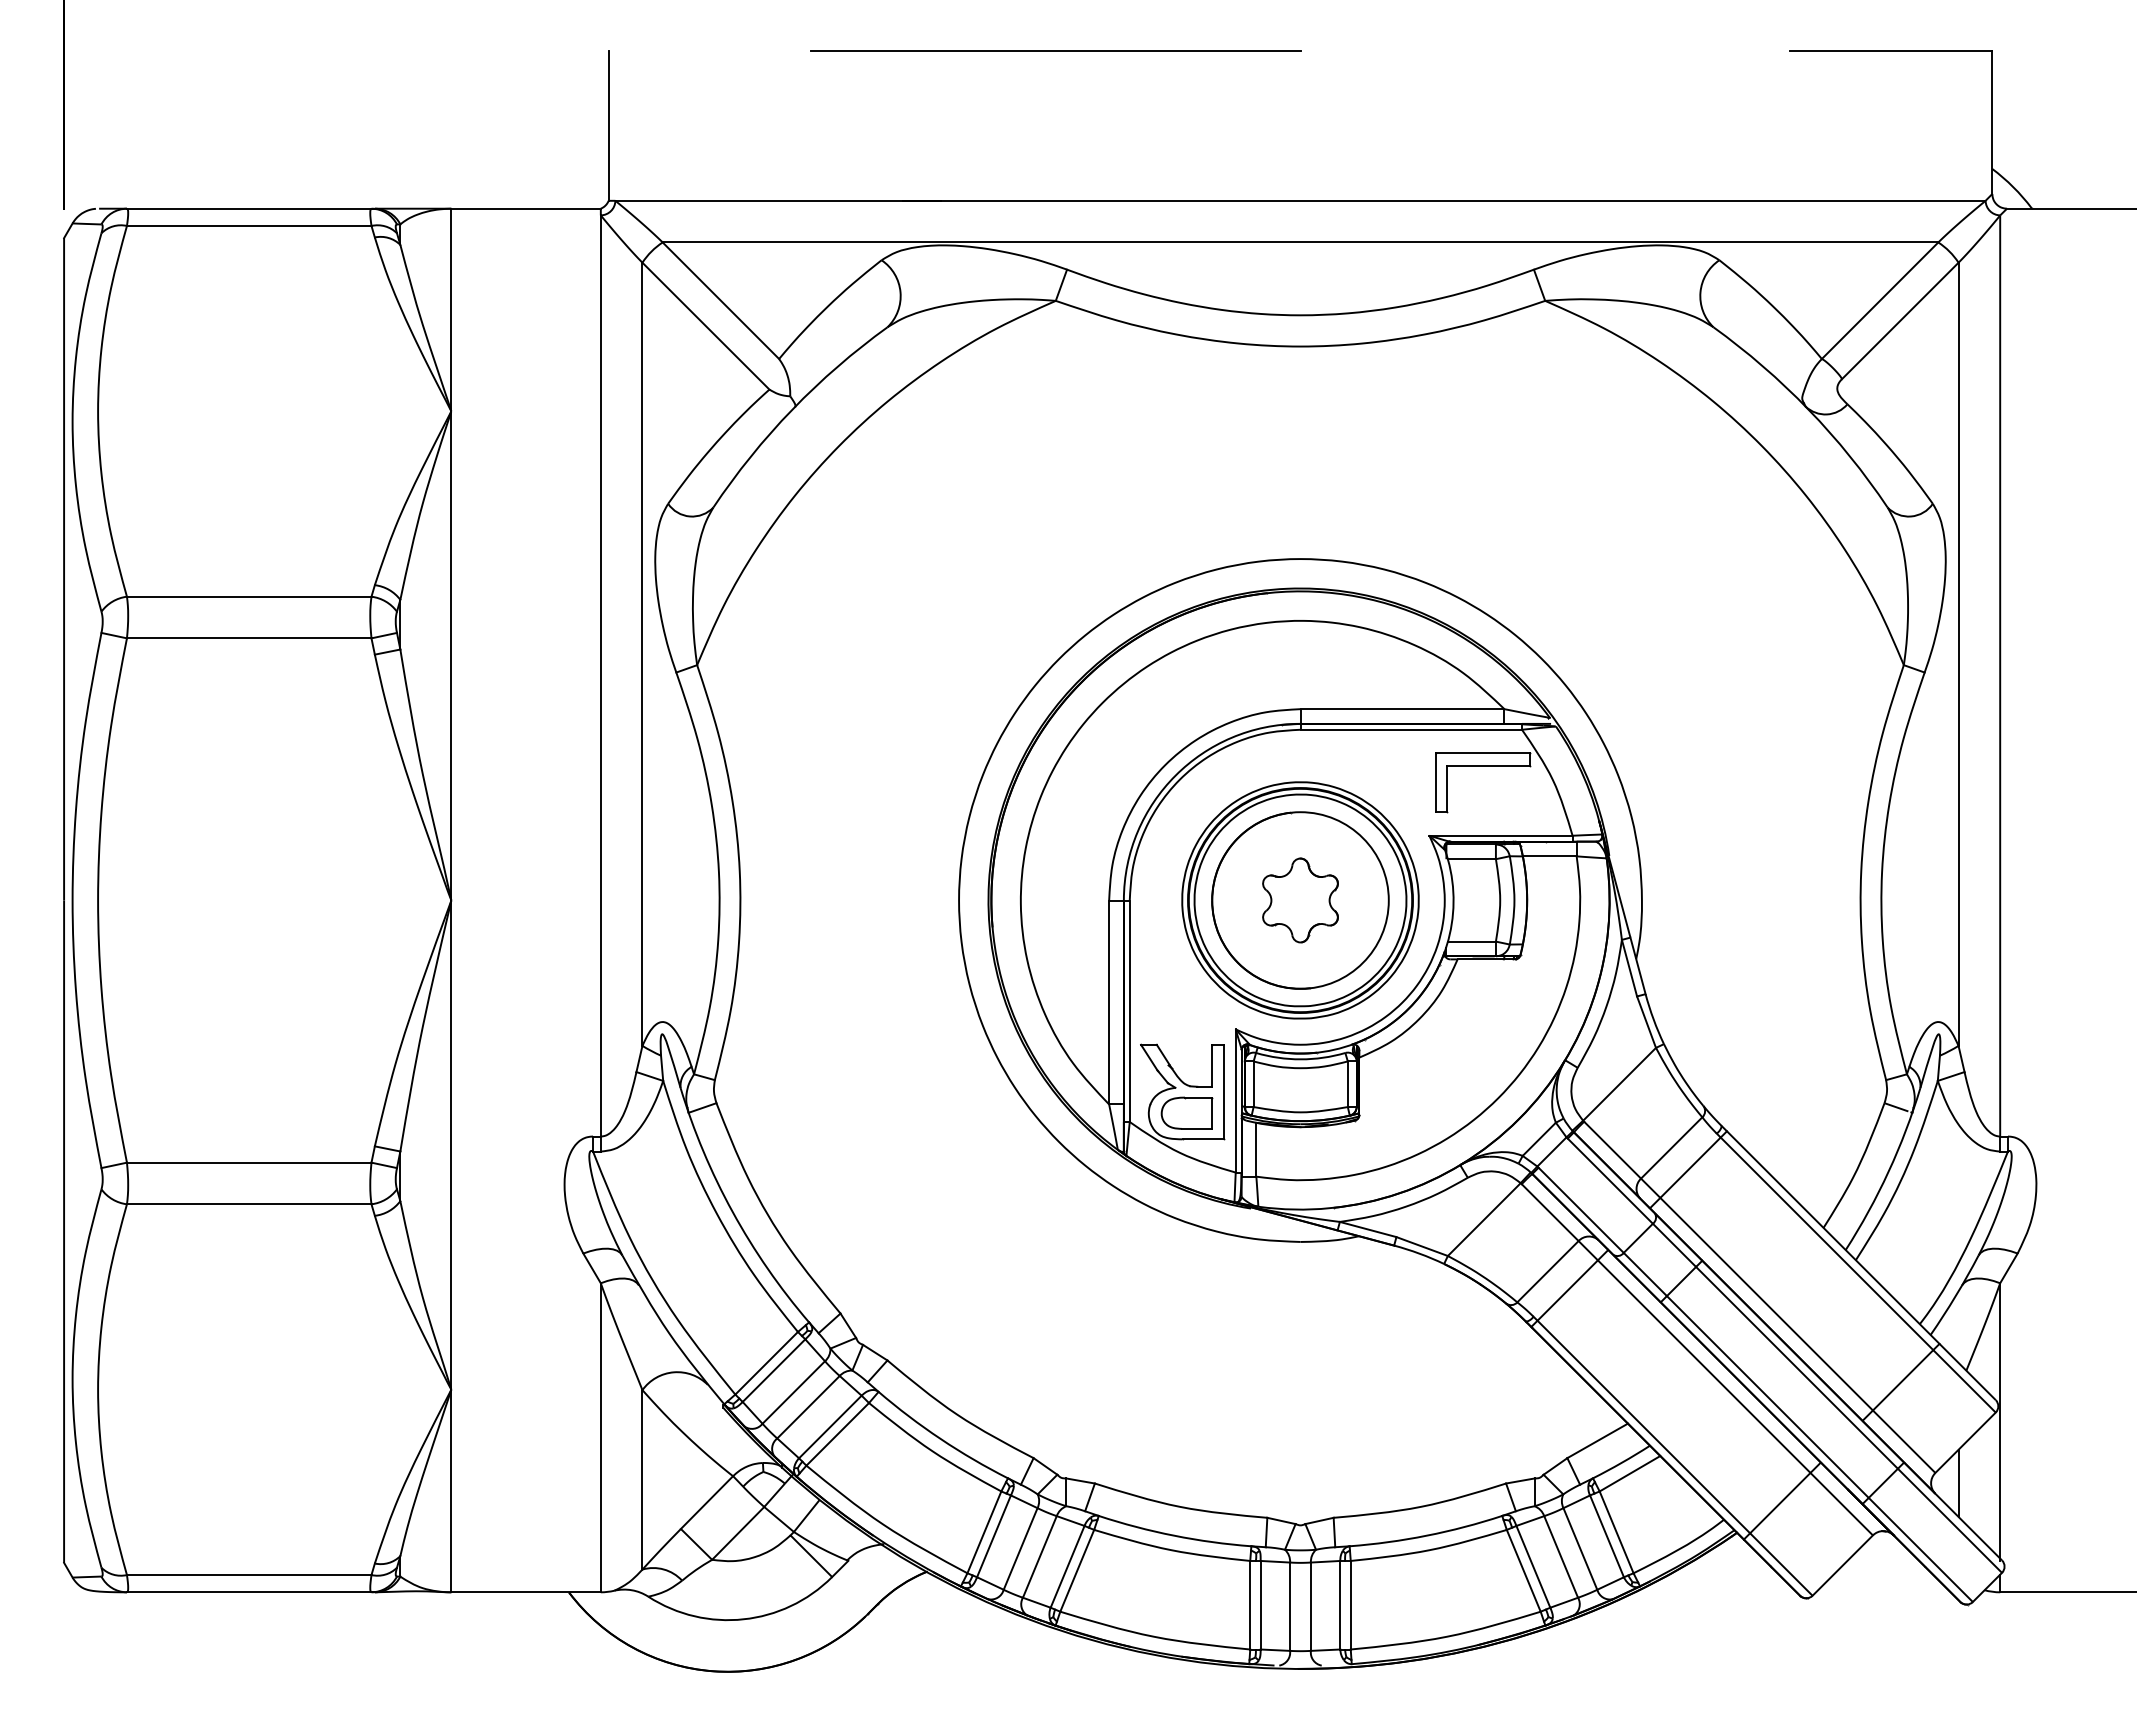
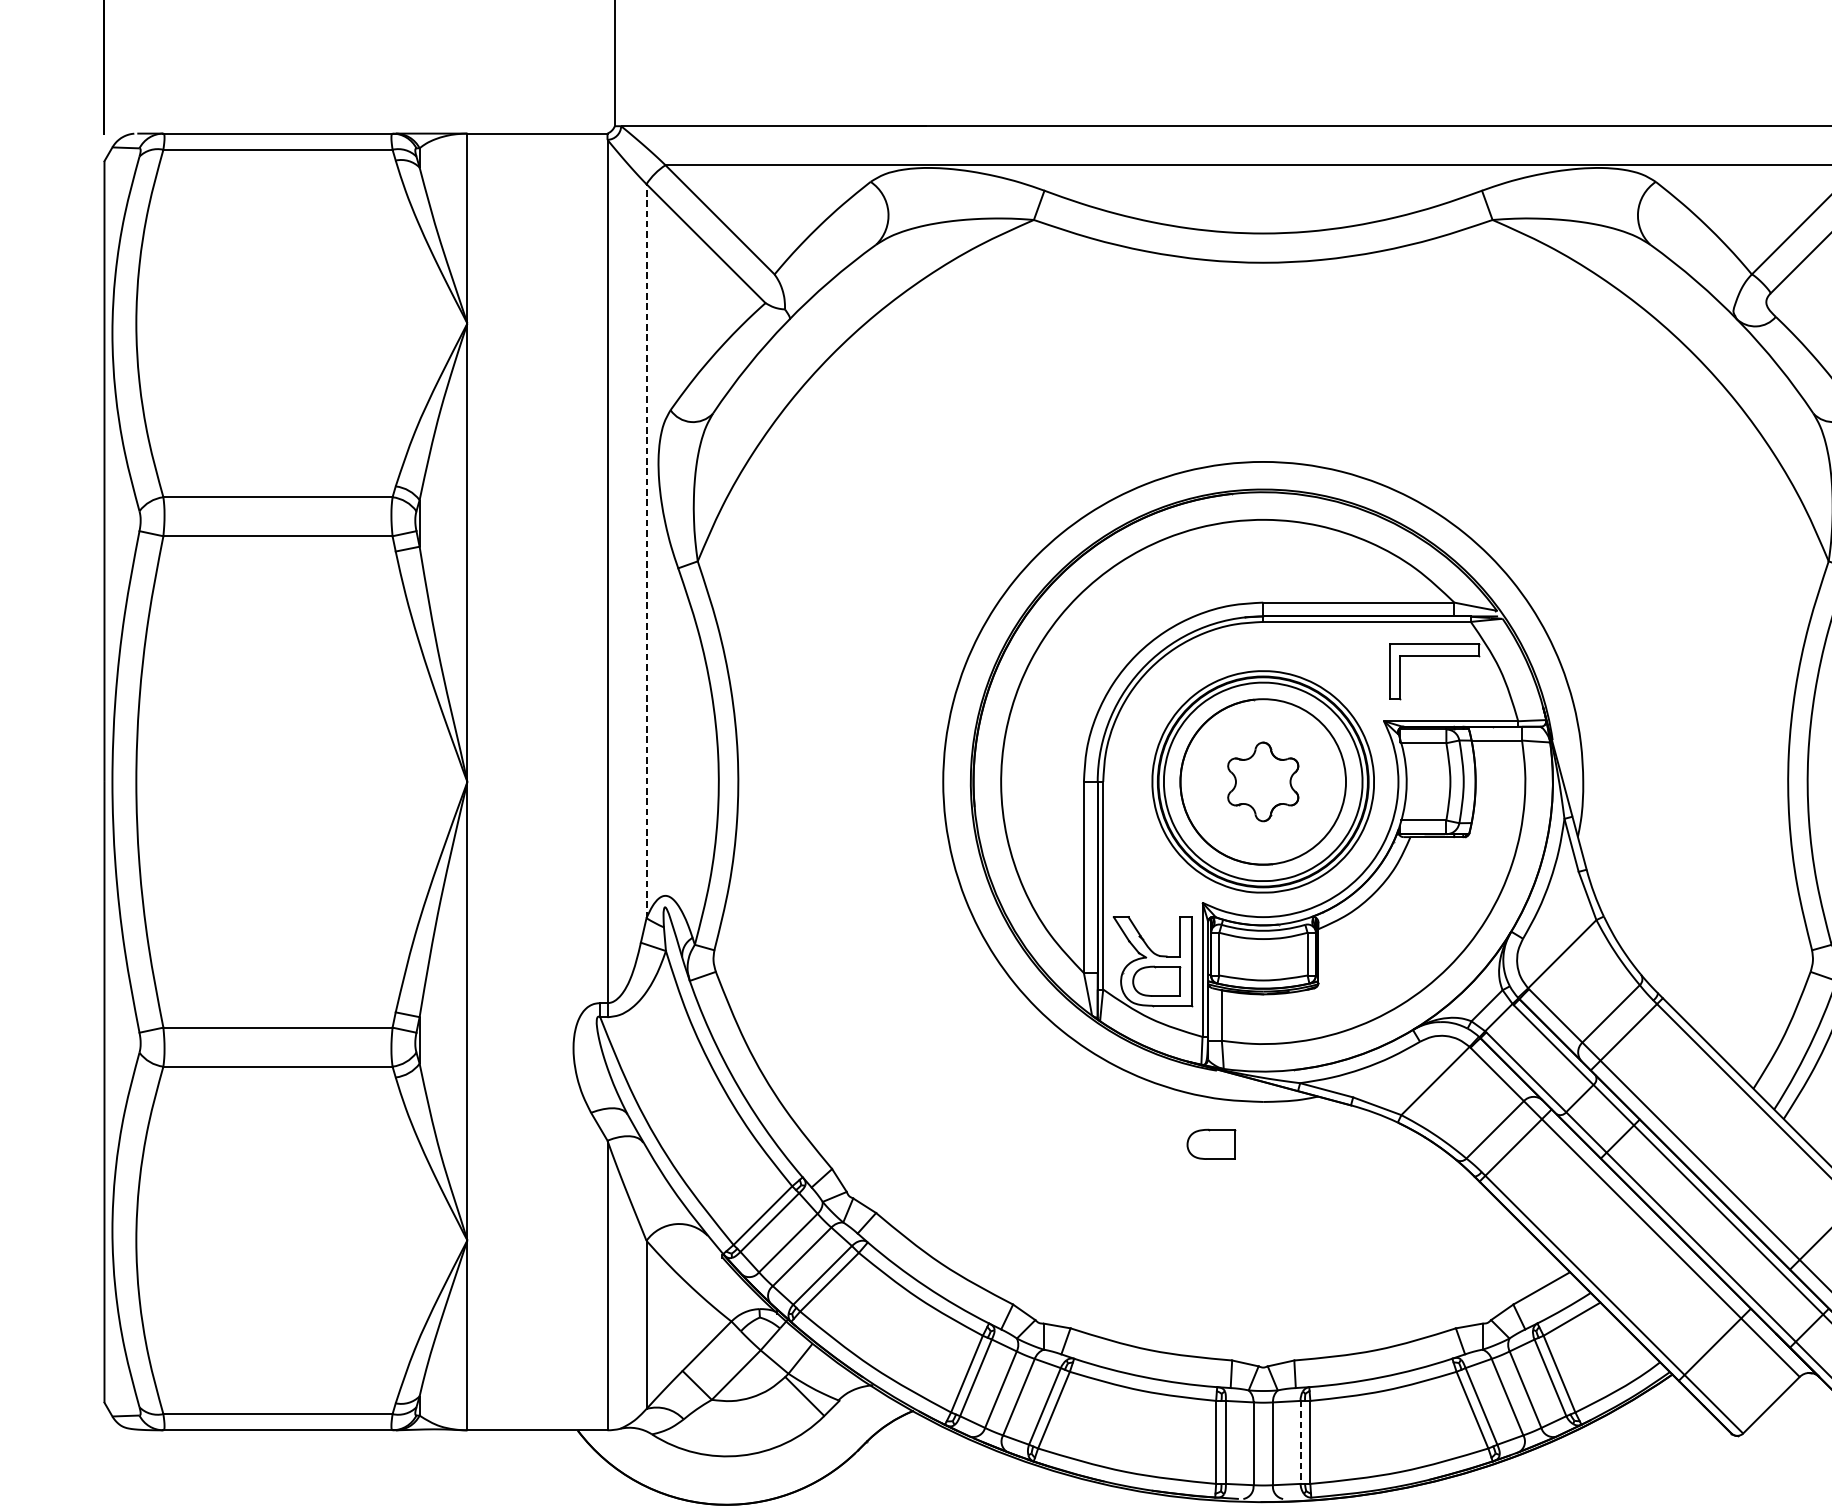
line: (642, 654) -> (646, 551), solid -> dashed
part: (1244, 1286) -> (1210, 1143), added
line: (1340, 1605) -> (1300, 1442), solid -> dashed

